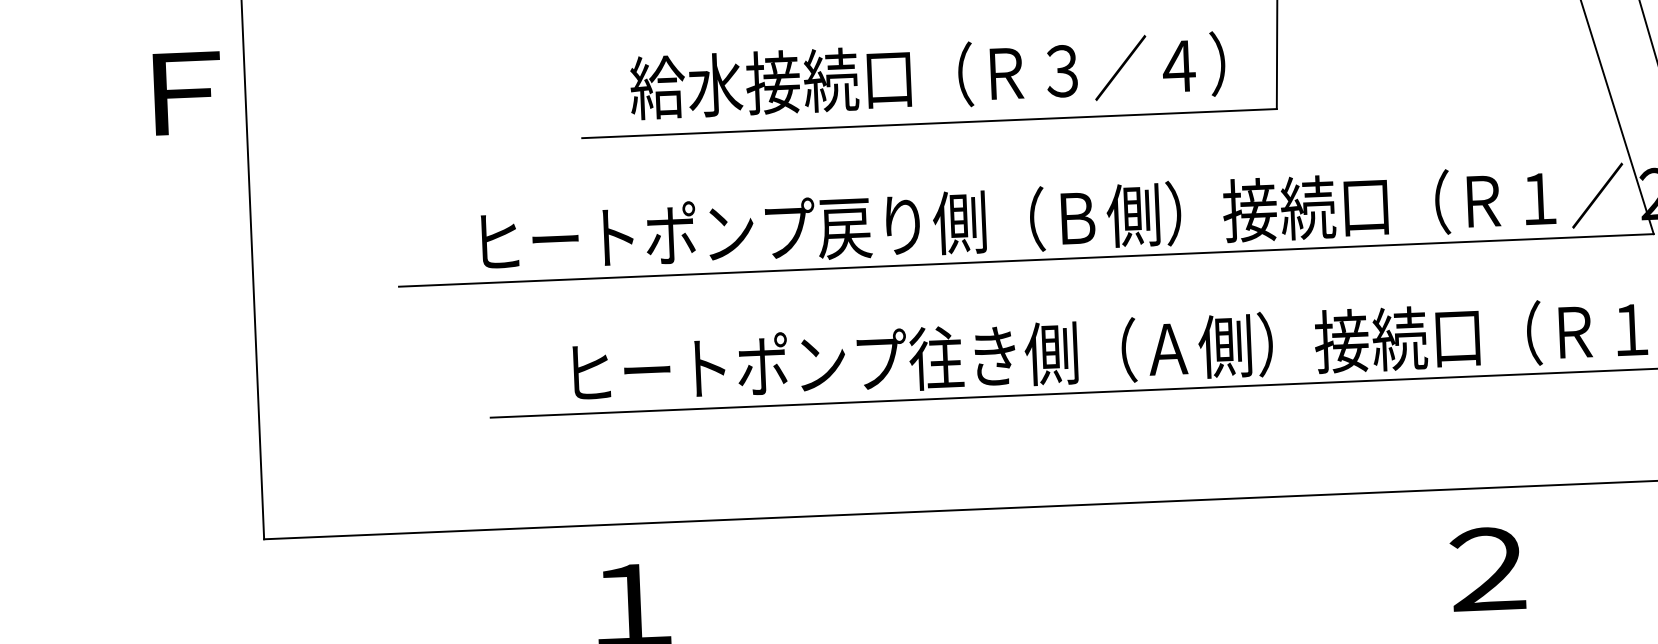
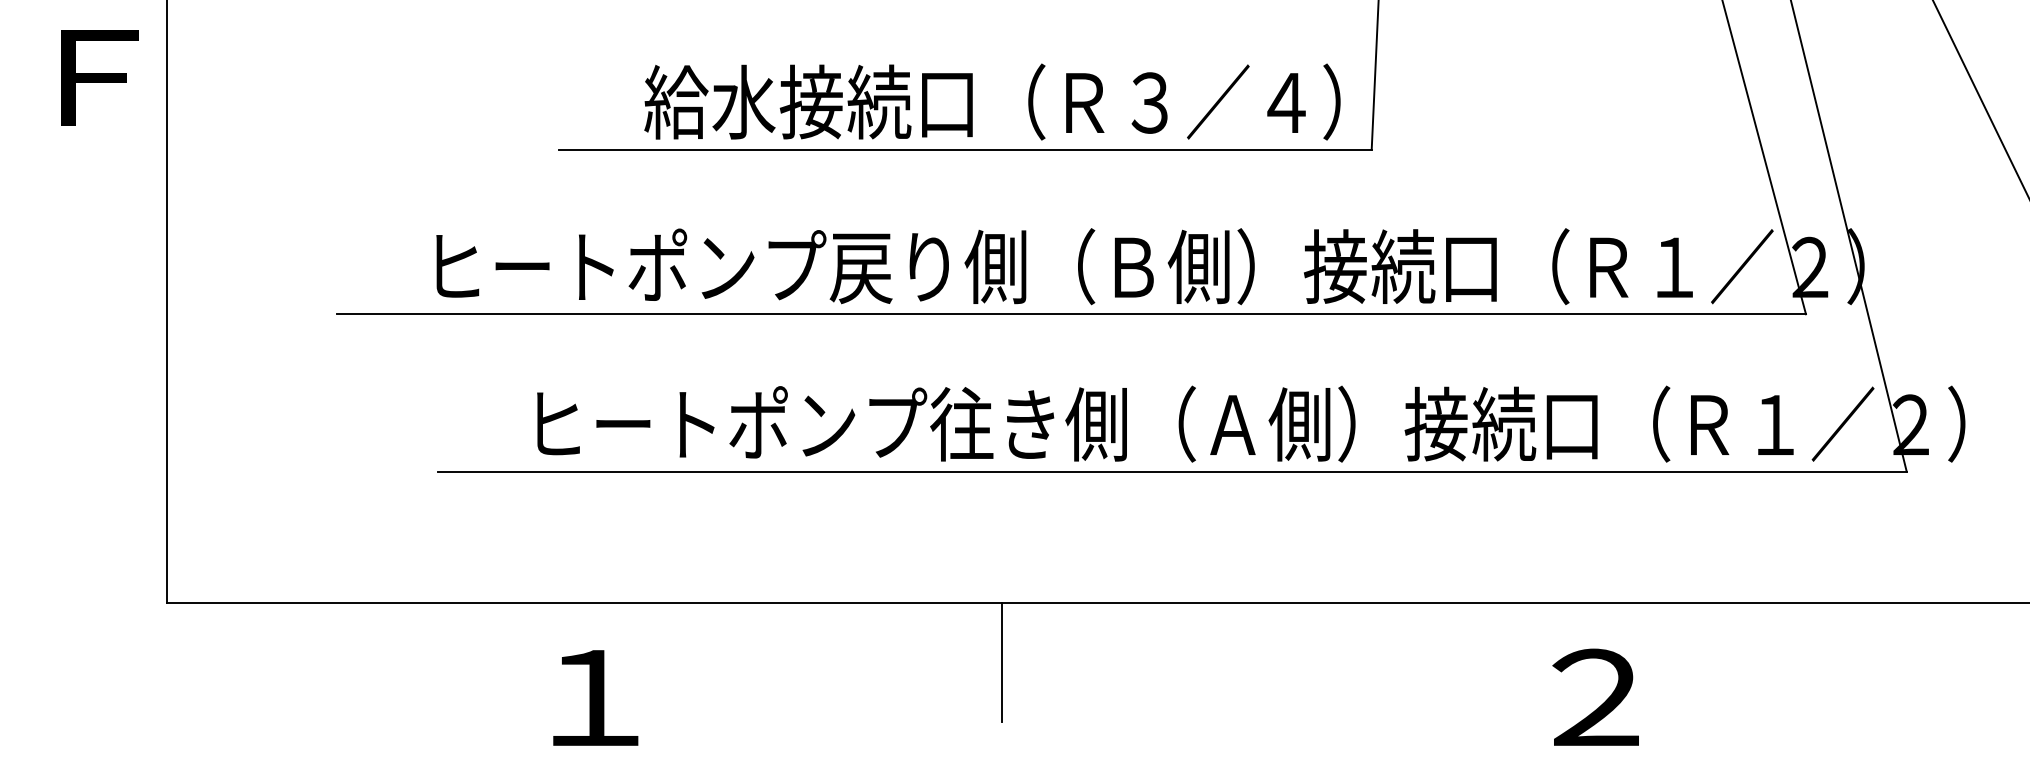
text: (927, 75) -> (992, 101), moved
line: (978, 559) -> (1001, 661), added

